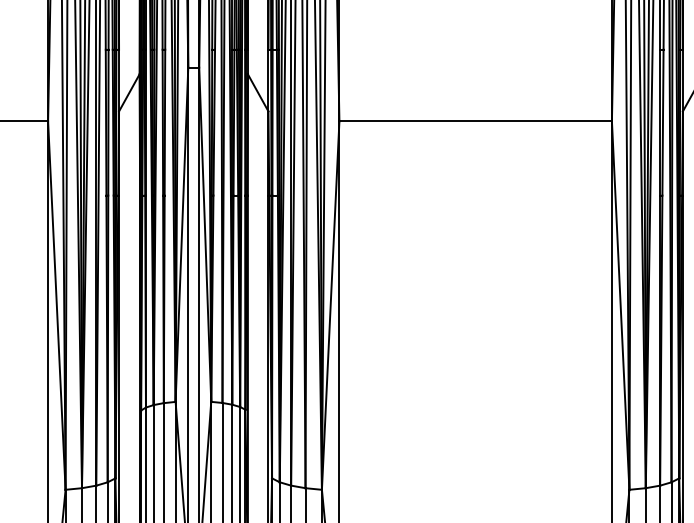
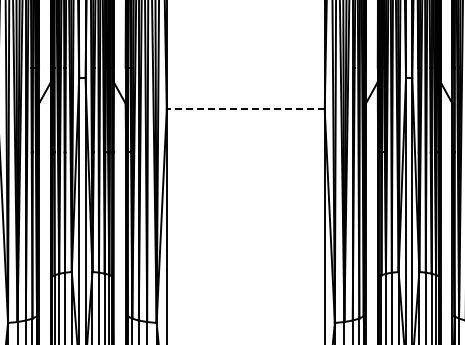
line: (475, 121) -> (245, 109), solid -> dashed

